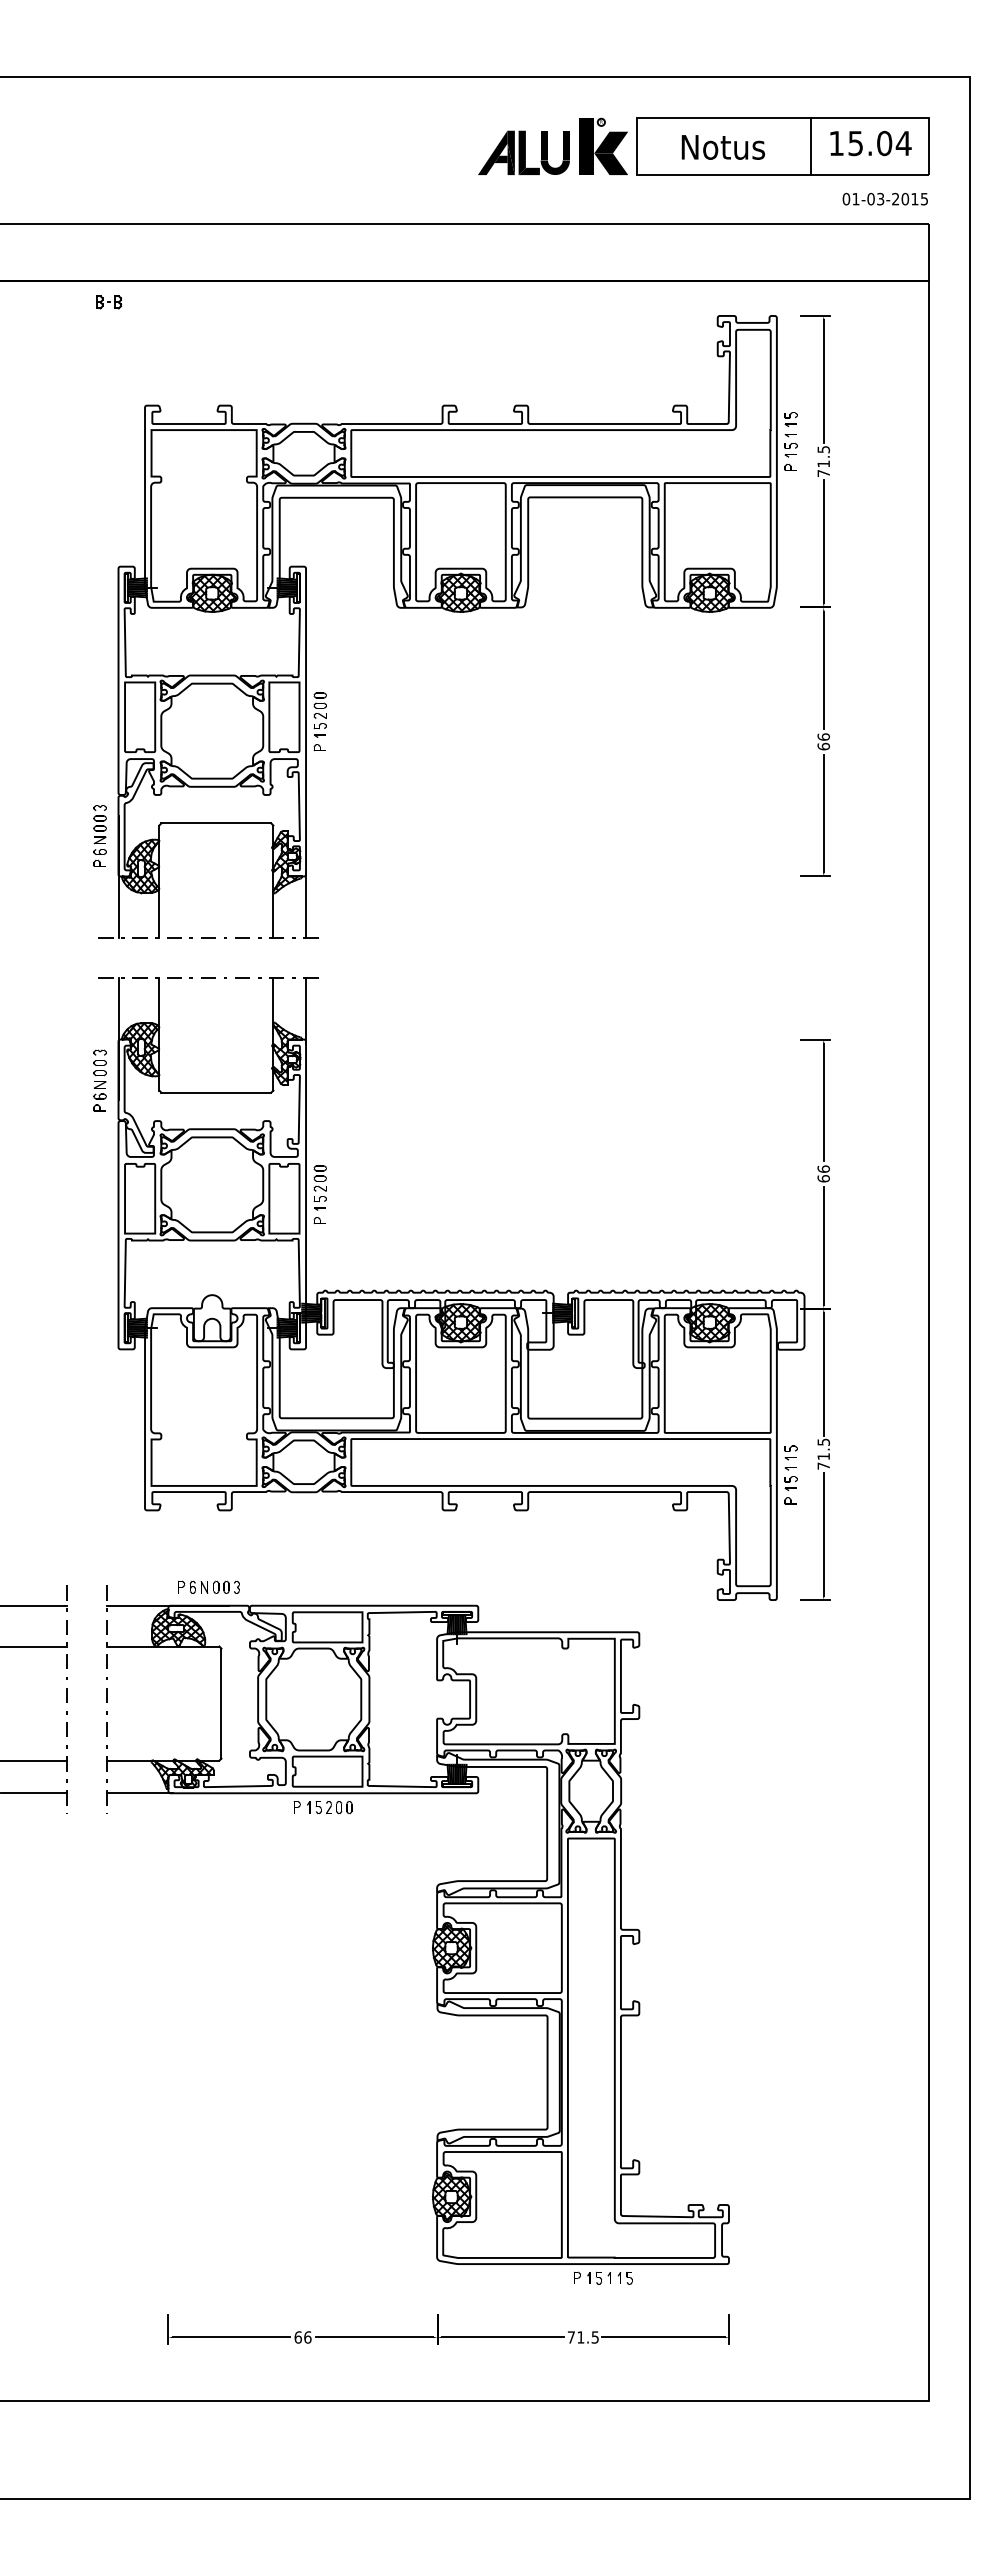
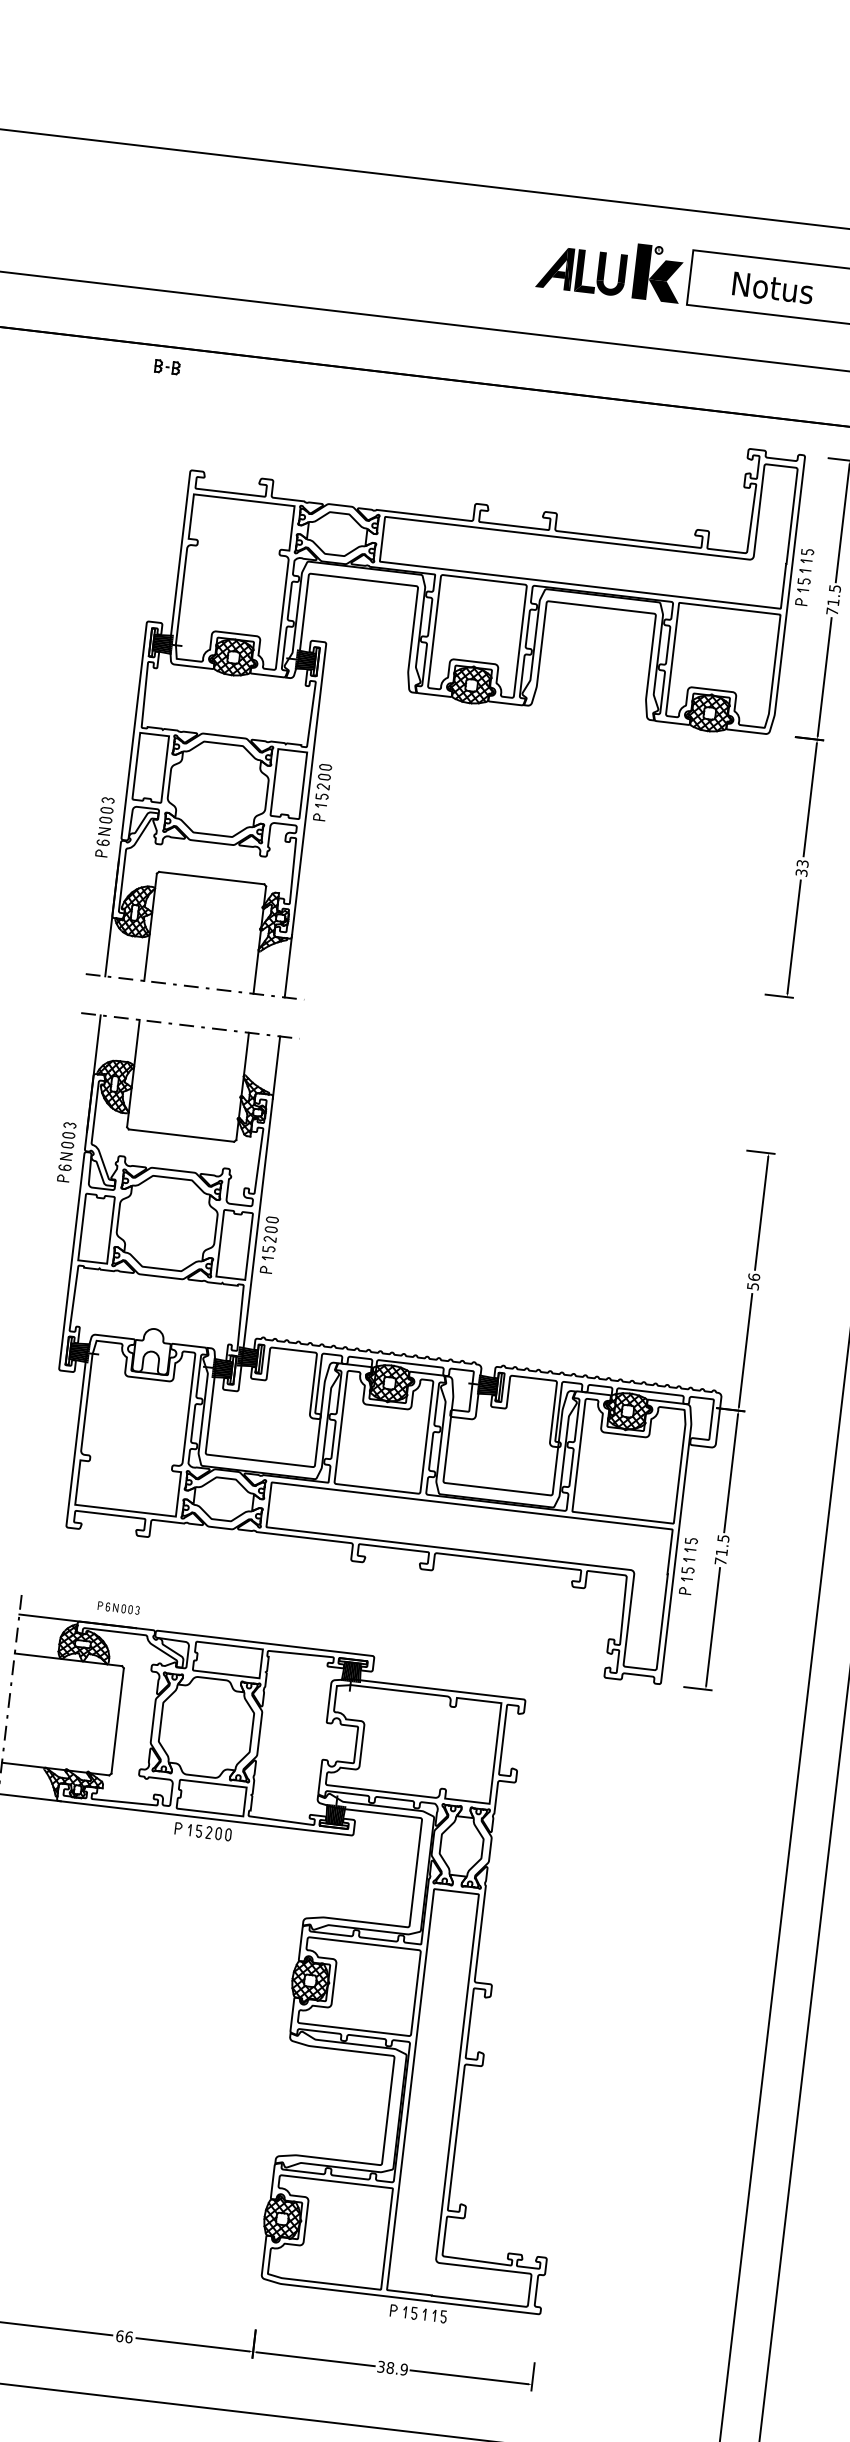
text: (823, 741) -> (802, 867), 66 -> 33
part: (99, 835) -> (104, 826), moved
part: (99, 1080) -> (66, 1152), moved
text: (823, 1178) -> (752, 1286), 66 -> 56
part: (208, 1586) -> (118, 1607), size x0.7
text: (582, 2337) -> (391, 2368), 71.5 -> 38.9

